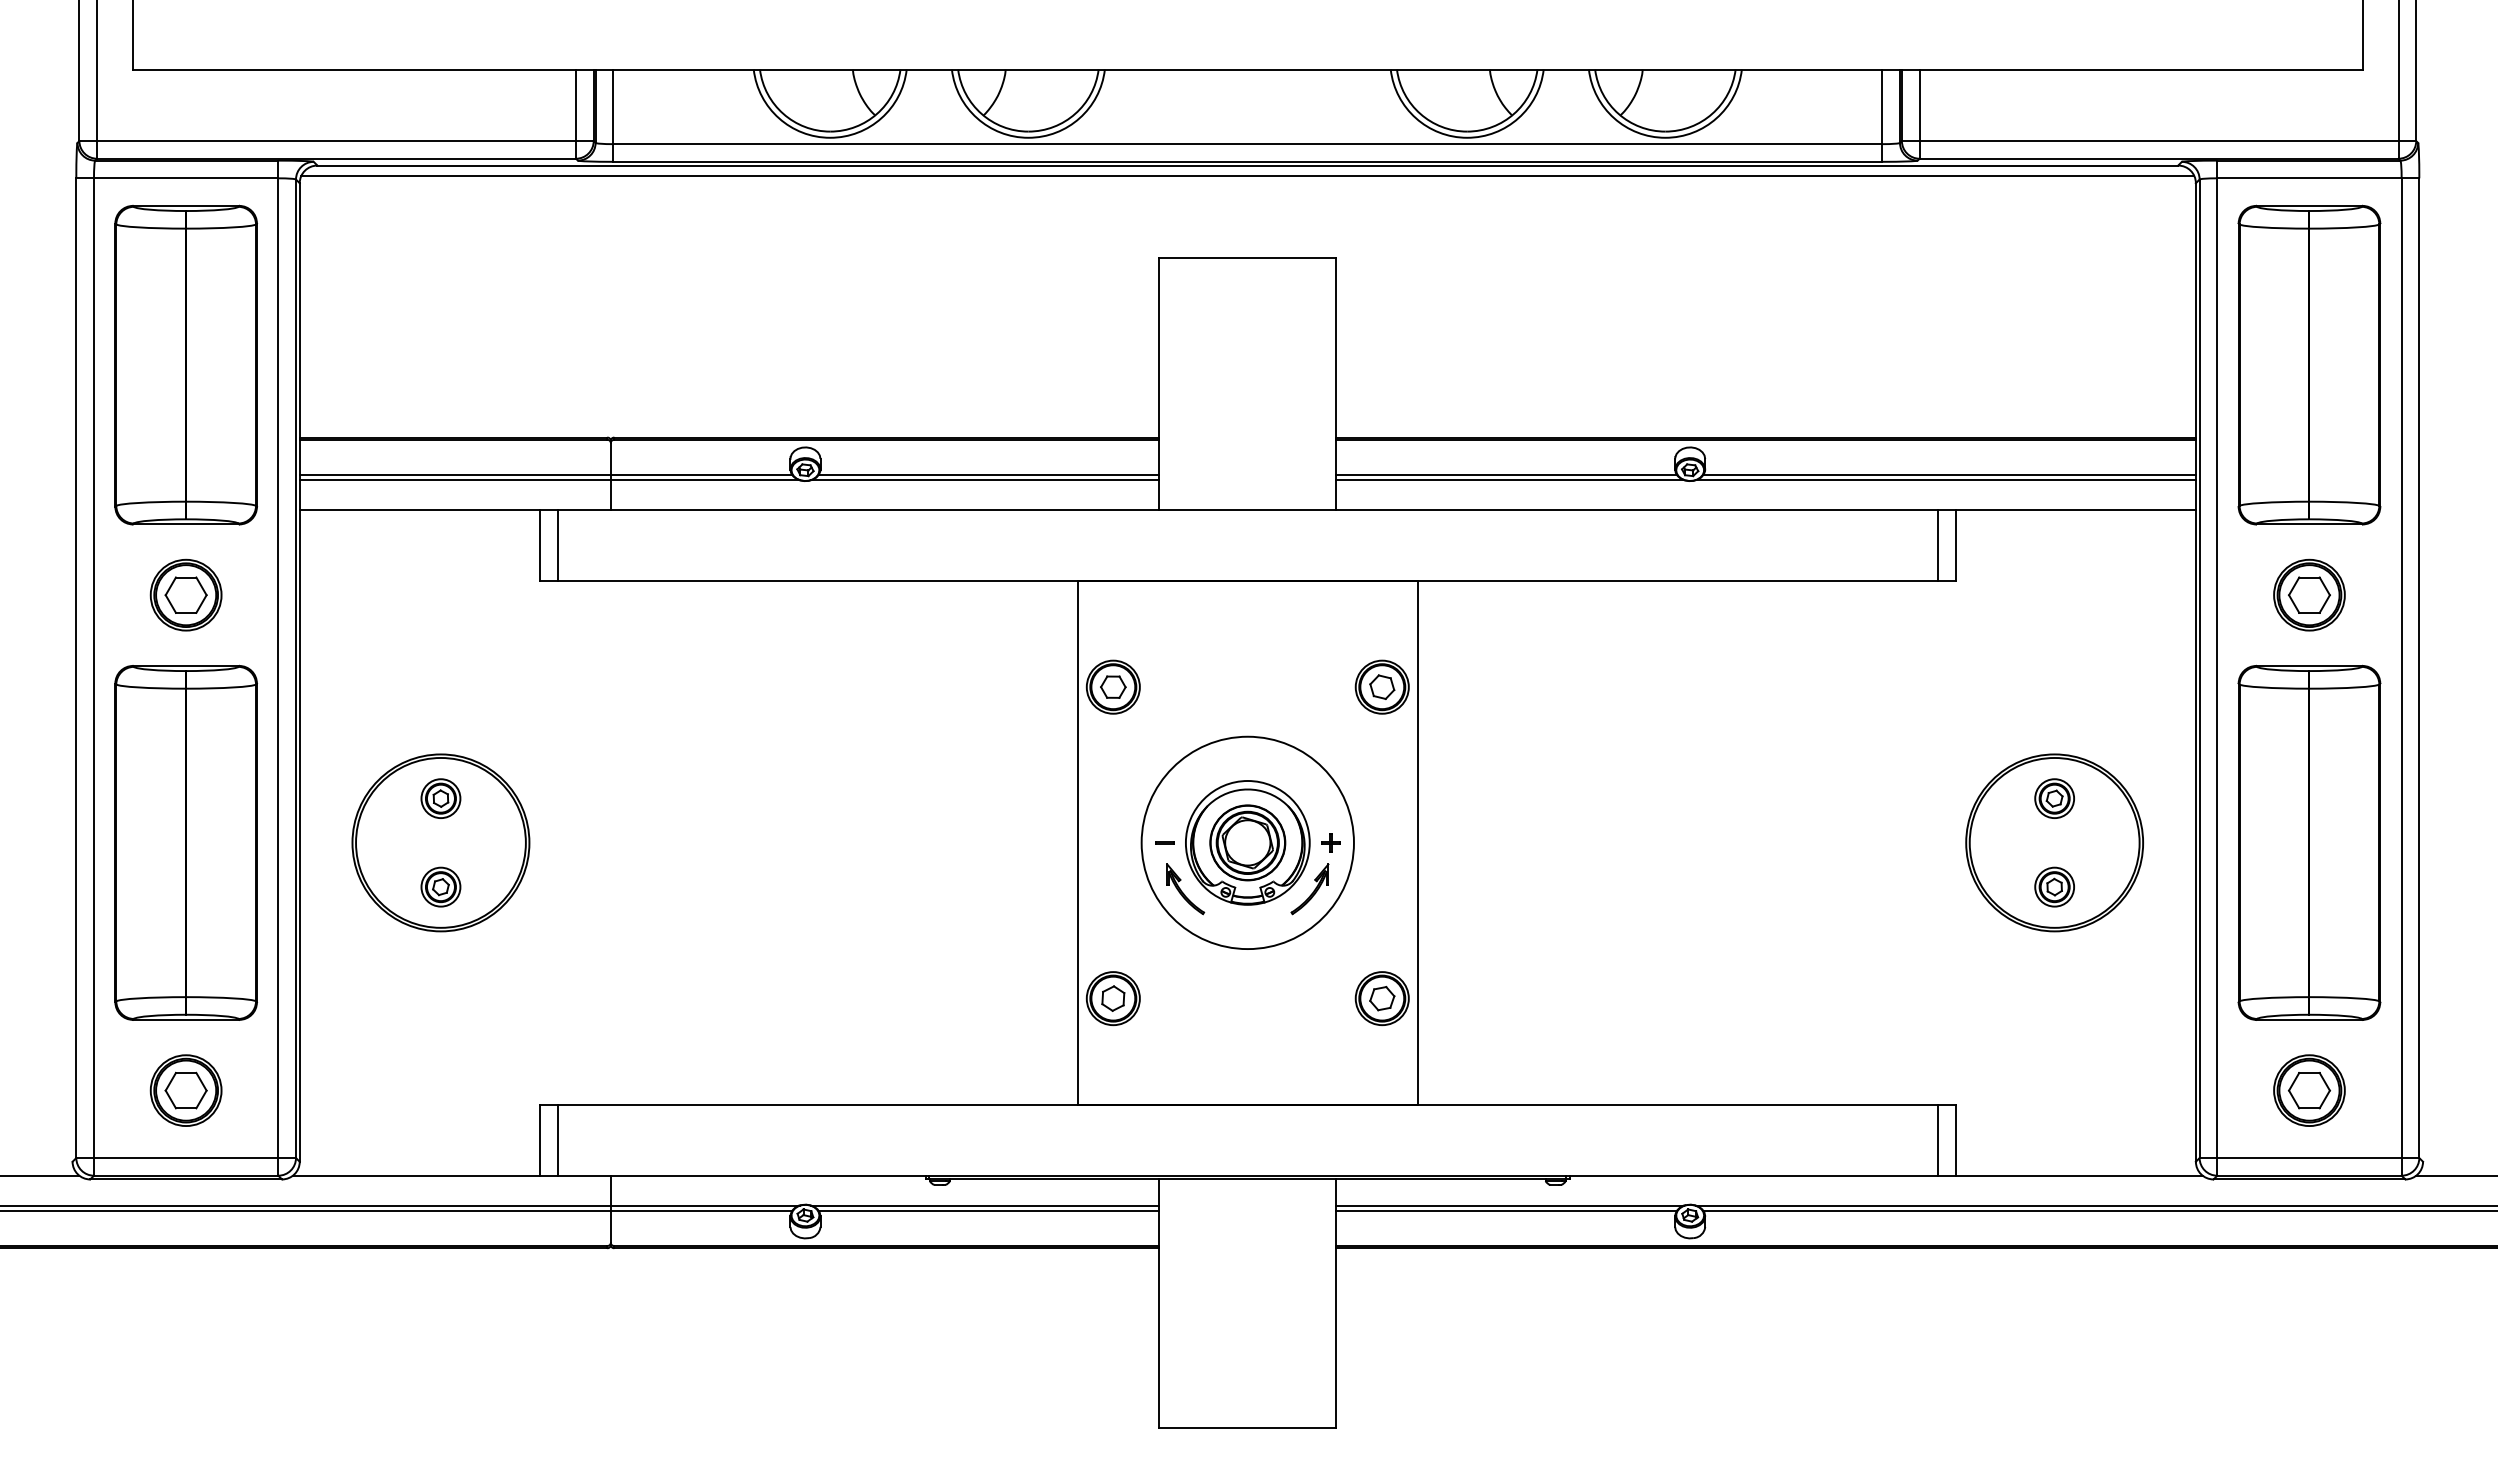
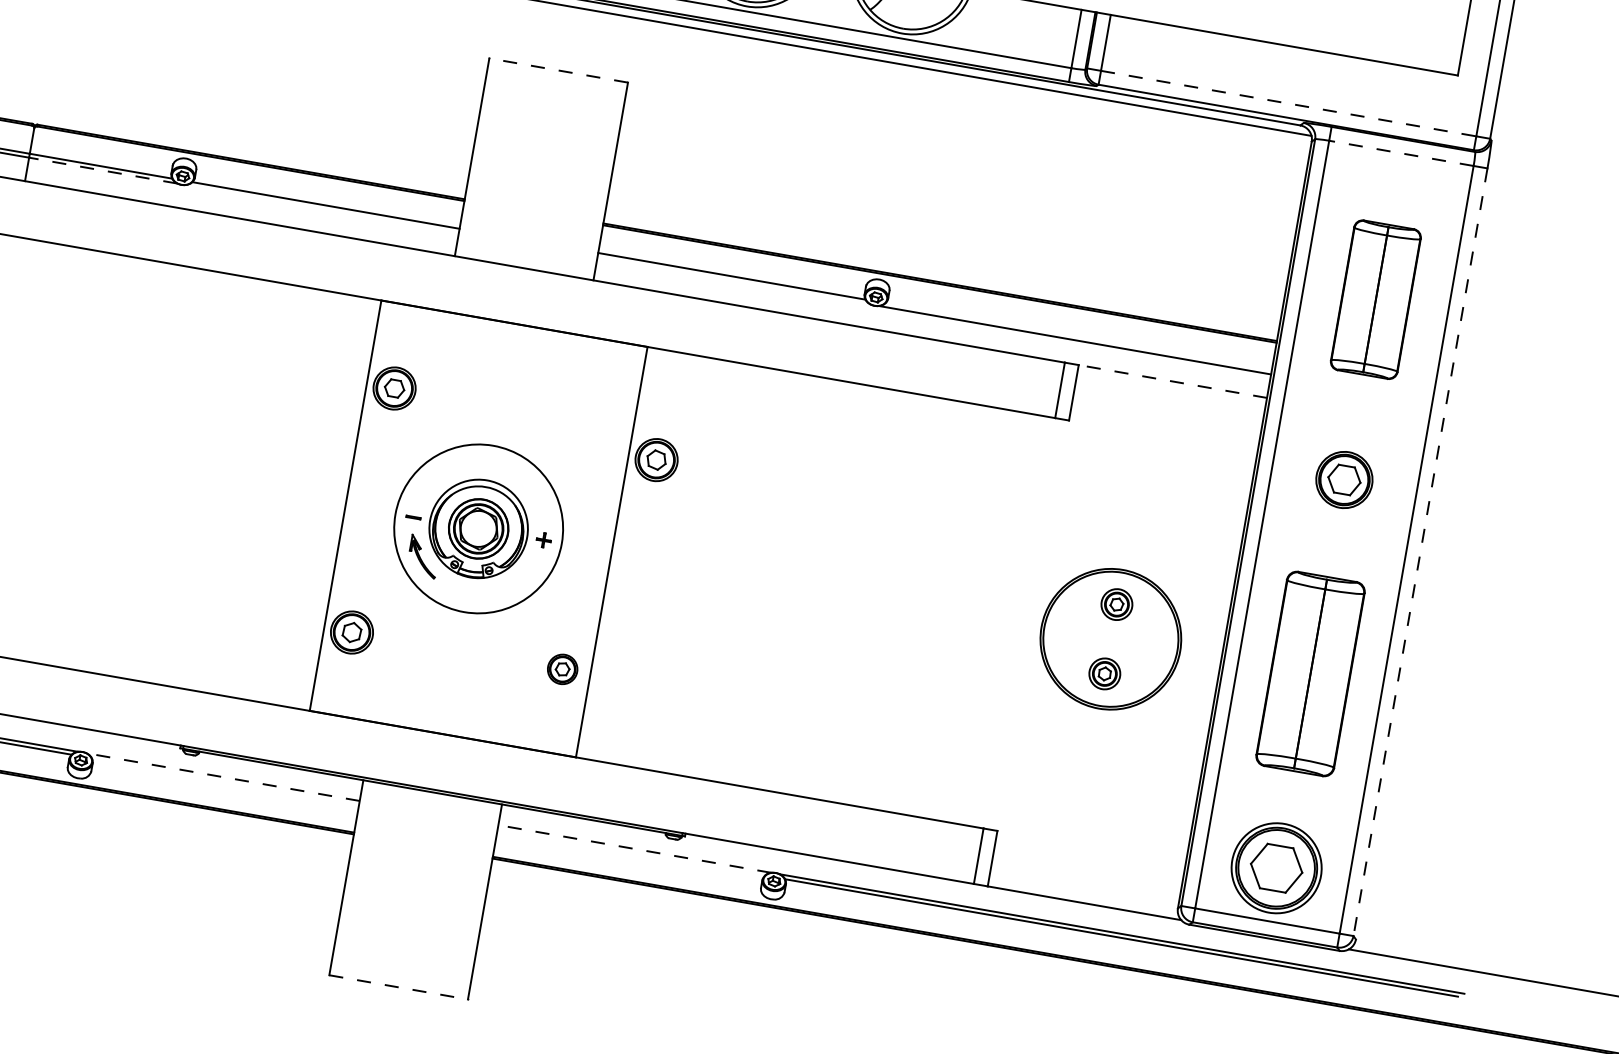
line: (2159, 141) -> (1288, 104), solid -> dashed
line: (2308, 178) -> (1400, 153), solid -> dashed
line: (1247, 257) -> (558, 70), solid -> dashed
part: (2309, 364) -> (1375, 299), size x0.6
line: (1949, 475) -> (1078, 337), removed
line: (704, 480) -> (102, 170), solid -> dashed
line: (985, 480) -> (322, 209), removed
line: (1510, 480) -> (734, 280), removed
line: (2075, 510) -> (1172, 381), solid -> dashed
line: (2419, 668) -> (1420, 552), solid -> dashed
part: (1381, 686) -> (656, 459), moved
part: (2309, 842) -> (1310, 673), size x0.7
part: (1309, 889) -> (520, 573), removed
part: (1381, 998) -> (562, 669), size x0.7
part: (2309, 1090) -> (1276, 868), size x1.6
line: (984, 1205) -> (222, 777), solid -> dashed
line: (1509, 1205) -> (634, 848), solid -> dashed
line: (988, 1210) -> (225, 781), removed
line: (1506, 1210) -> (631, 852), removed
line: (1248, 1427) -> (399, 987), solid -> dashed

